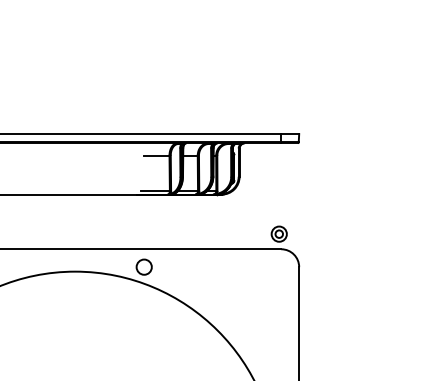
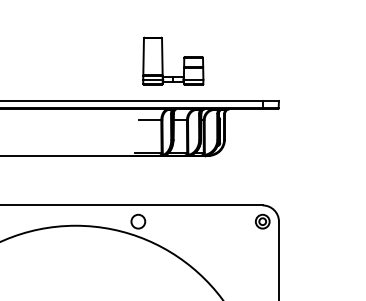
part: (171, 90) -> (163, 61), added
part: (278, 233) -> (262, 221), moved

